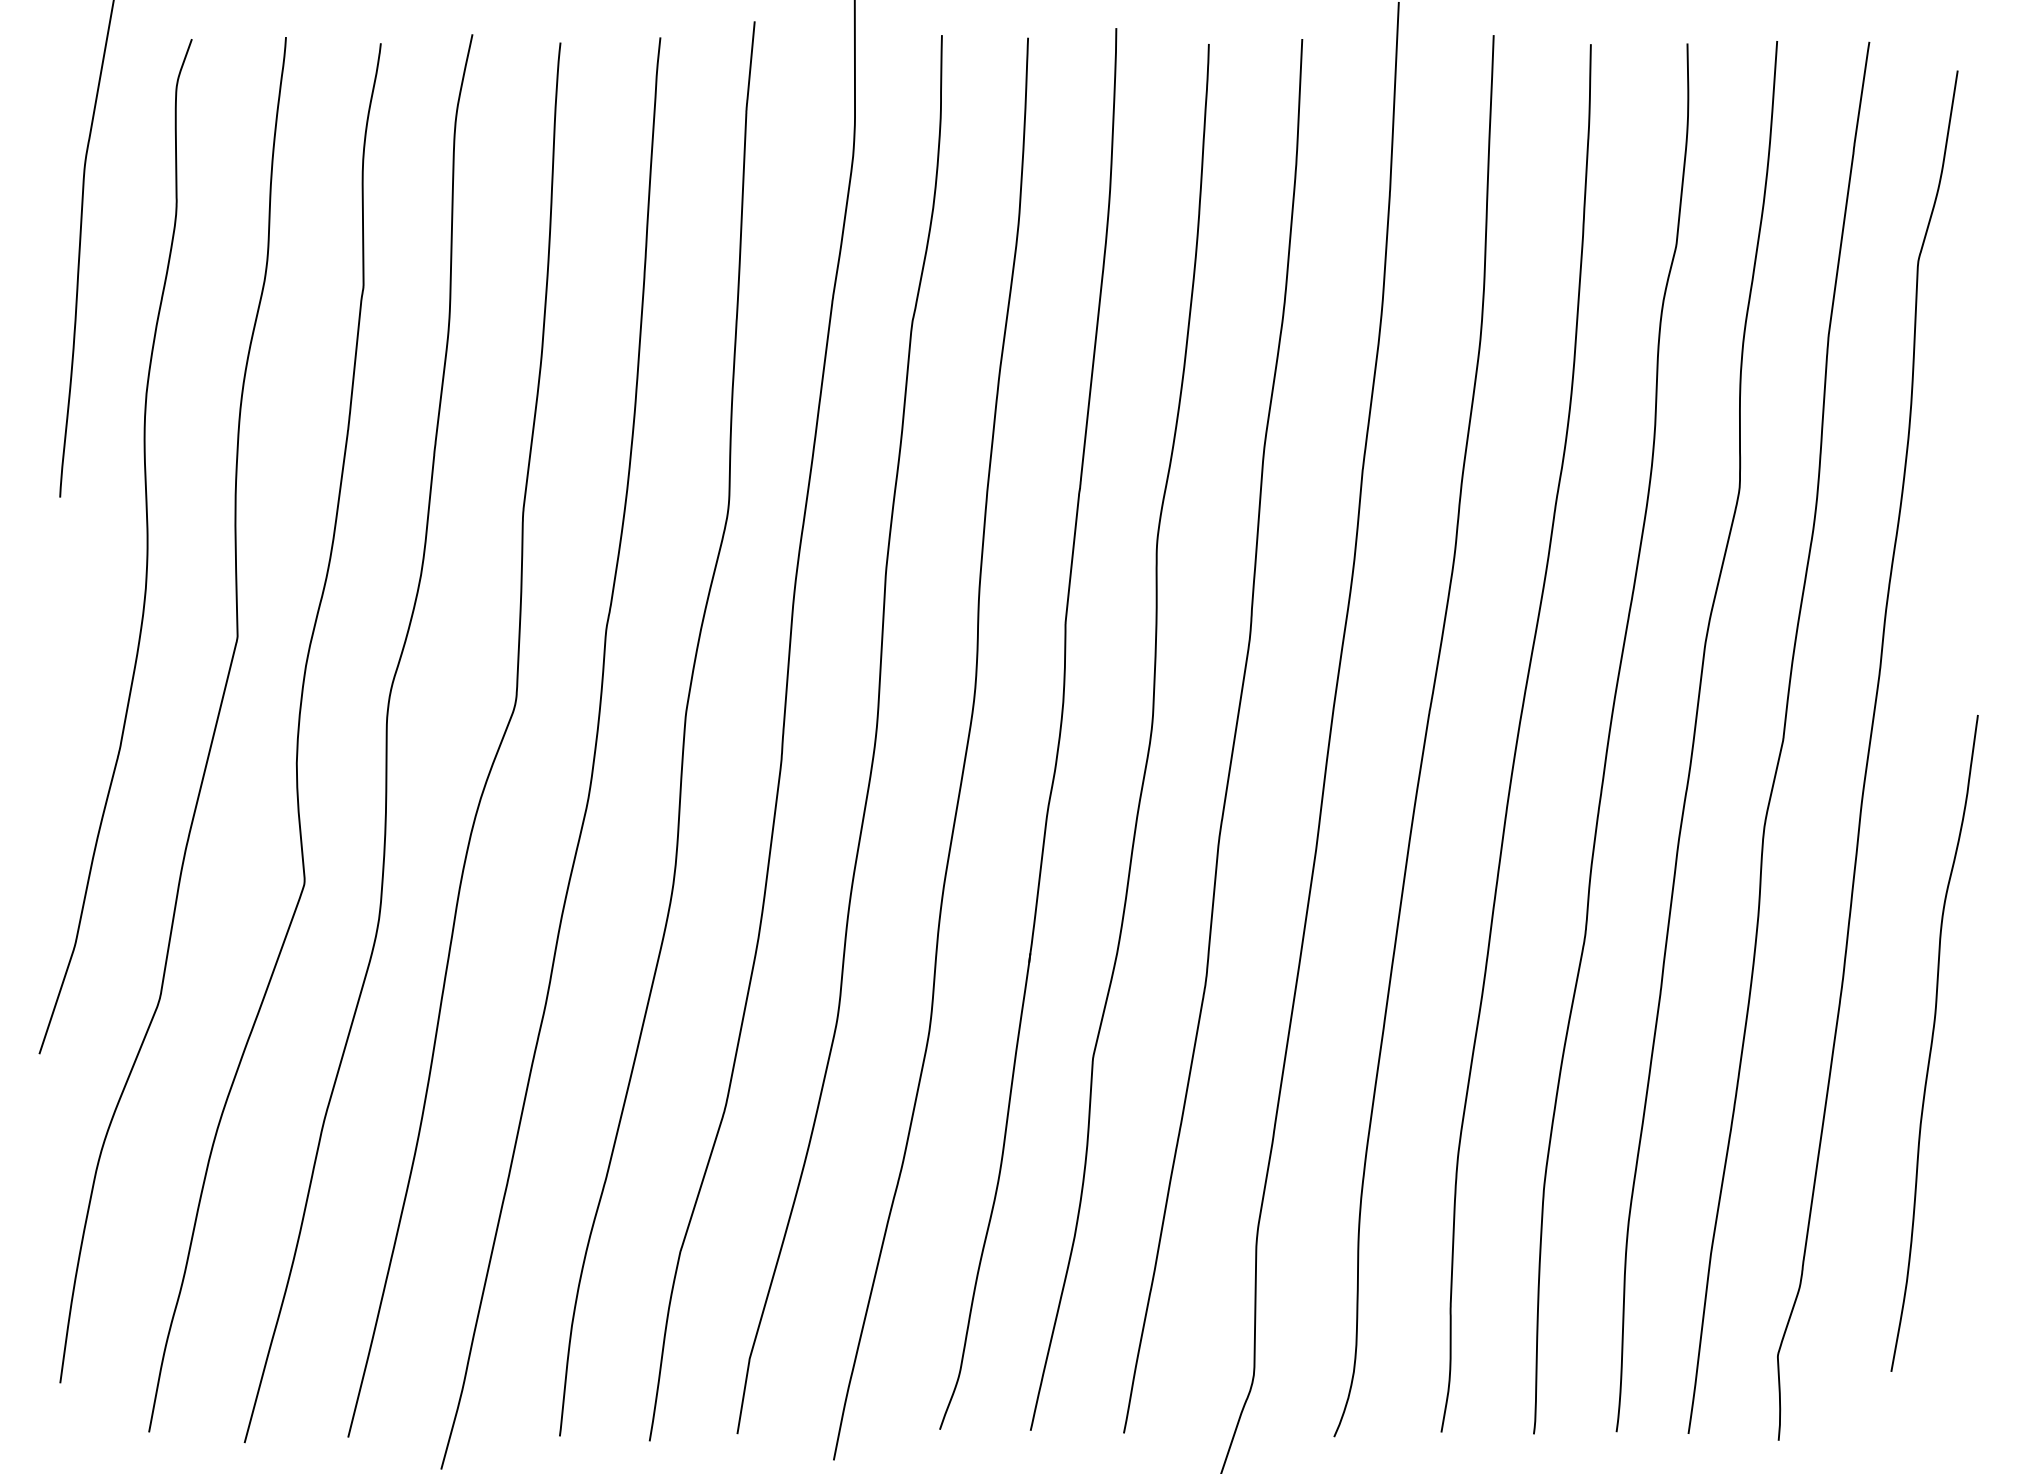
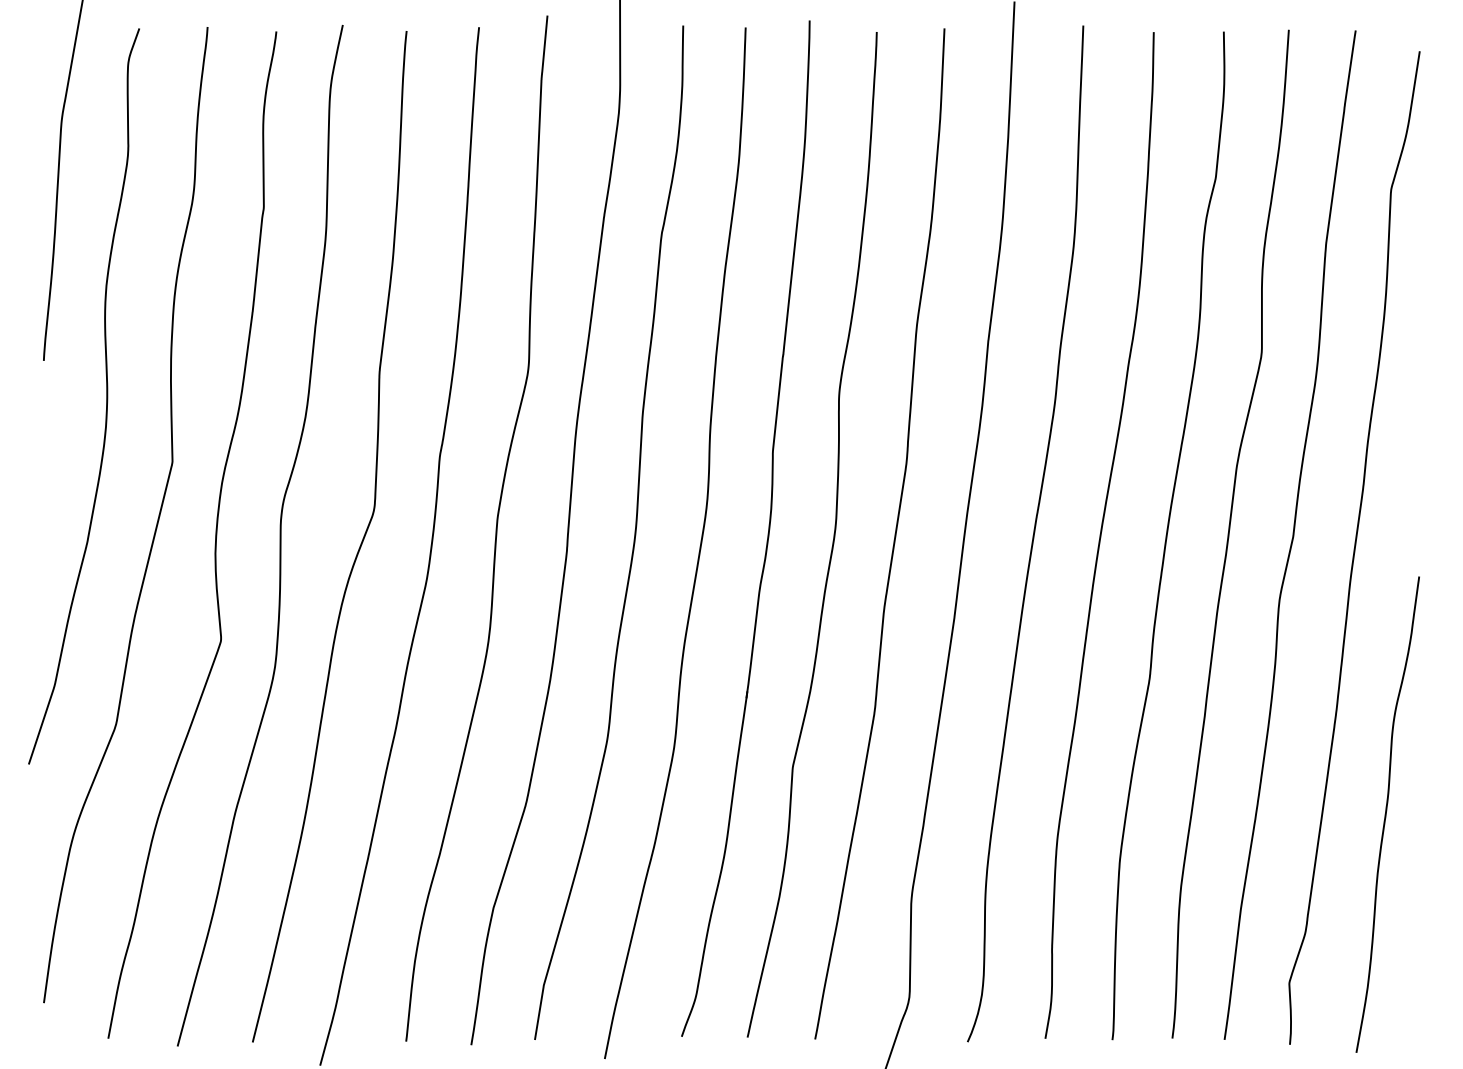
curve: (1932, 1043) -> (1386, 814), moved

